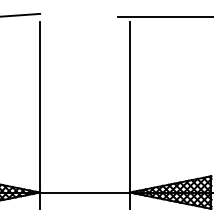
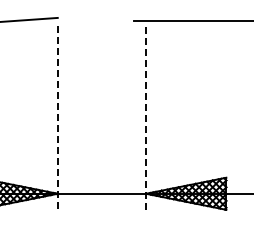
line: (39, 115) -> (57, 117), solid -> dashed
line: (130, 115) -> (146, 117), solid -> dashed

